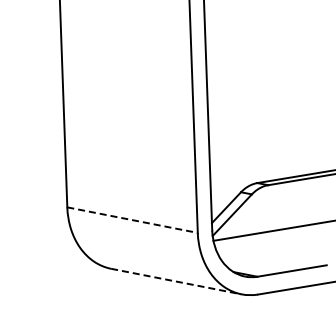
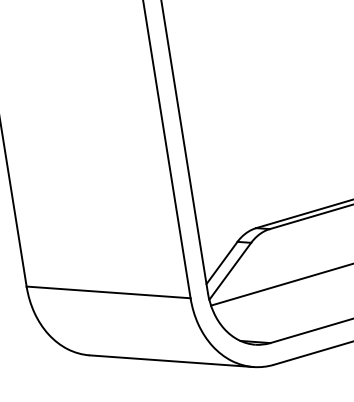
line: (133, 220) -> (109, 292), dashed -> solid
line: (176, 281) -> (171, 361), dashed -> solid

